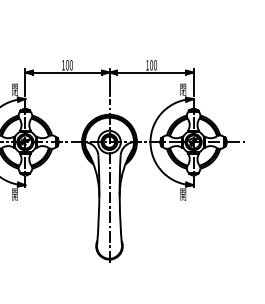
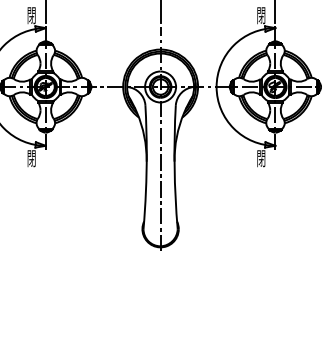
text: (14, 196) -> (30, 161), 開 -> 閉
text: (182, 196) -> (260, 161), 開 -> 閉

